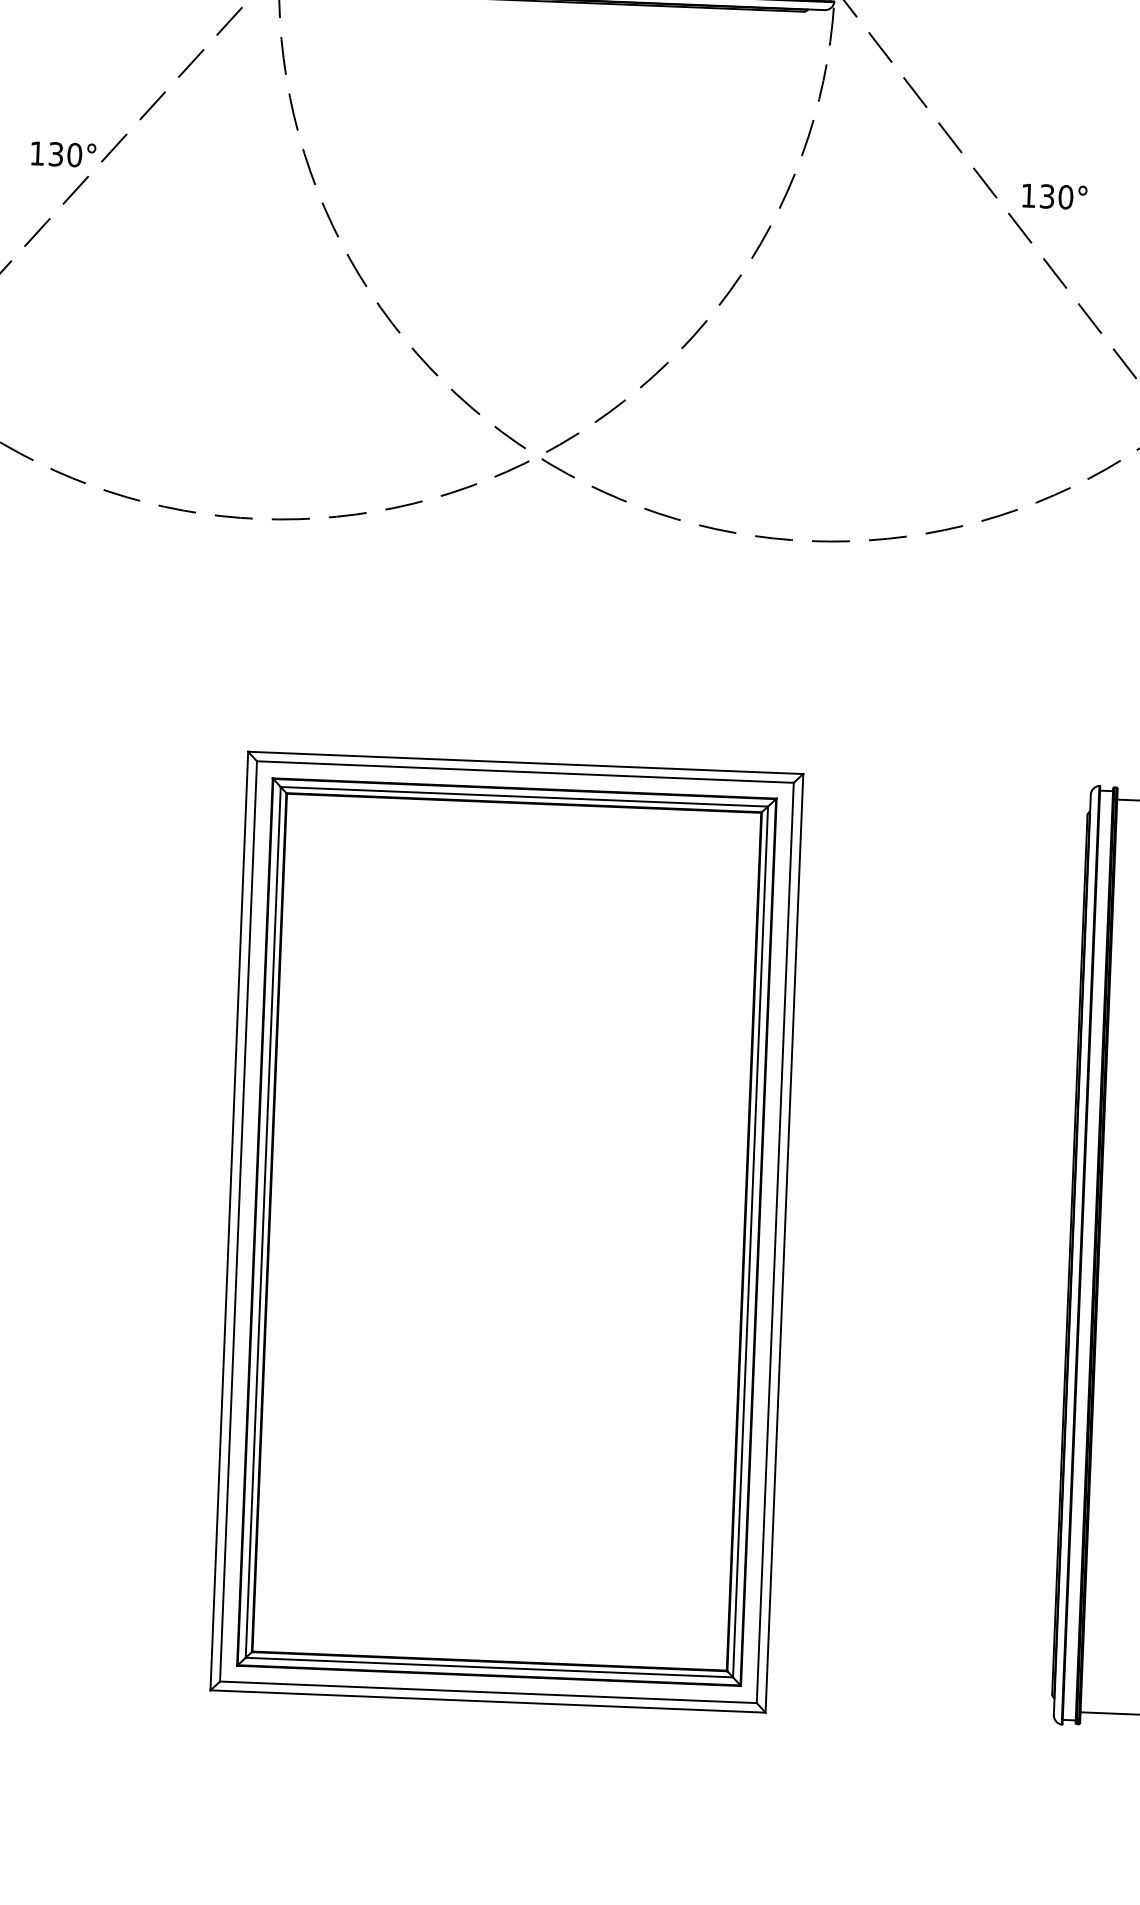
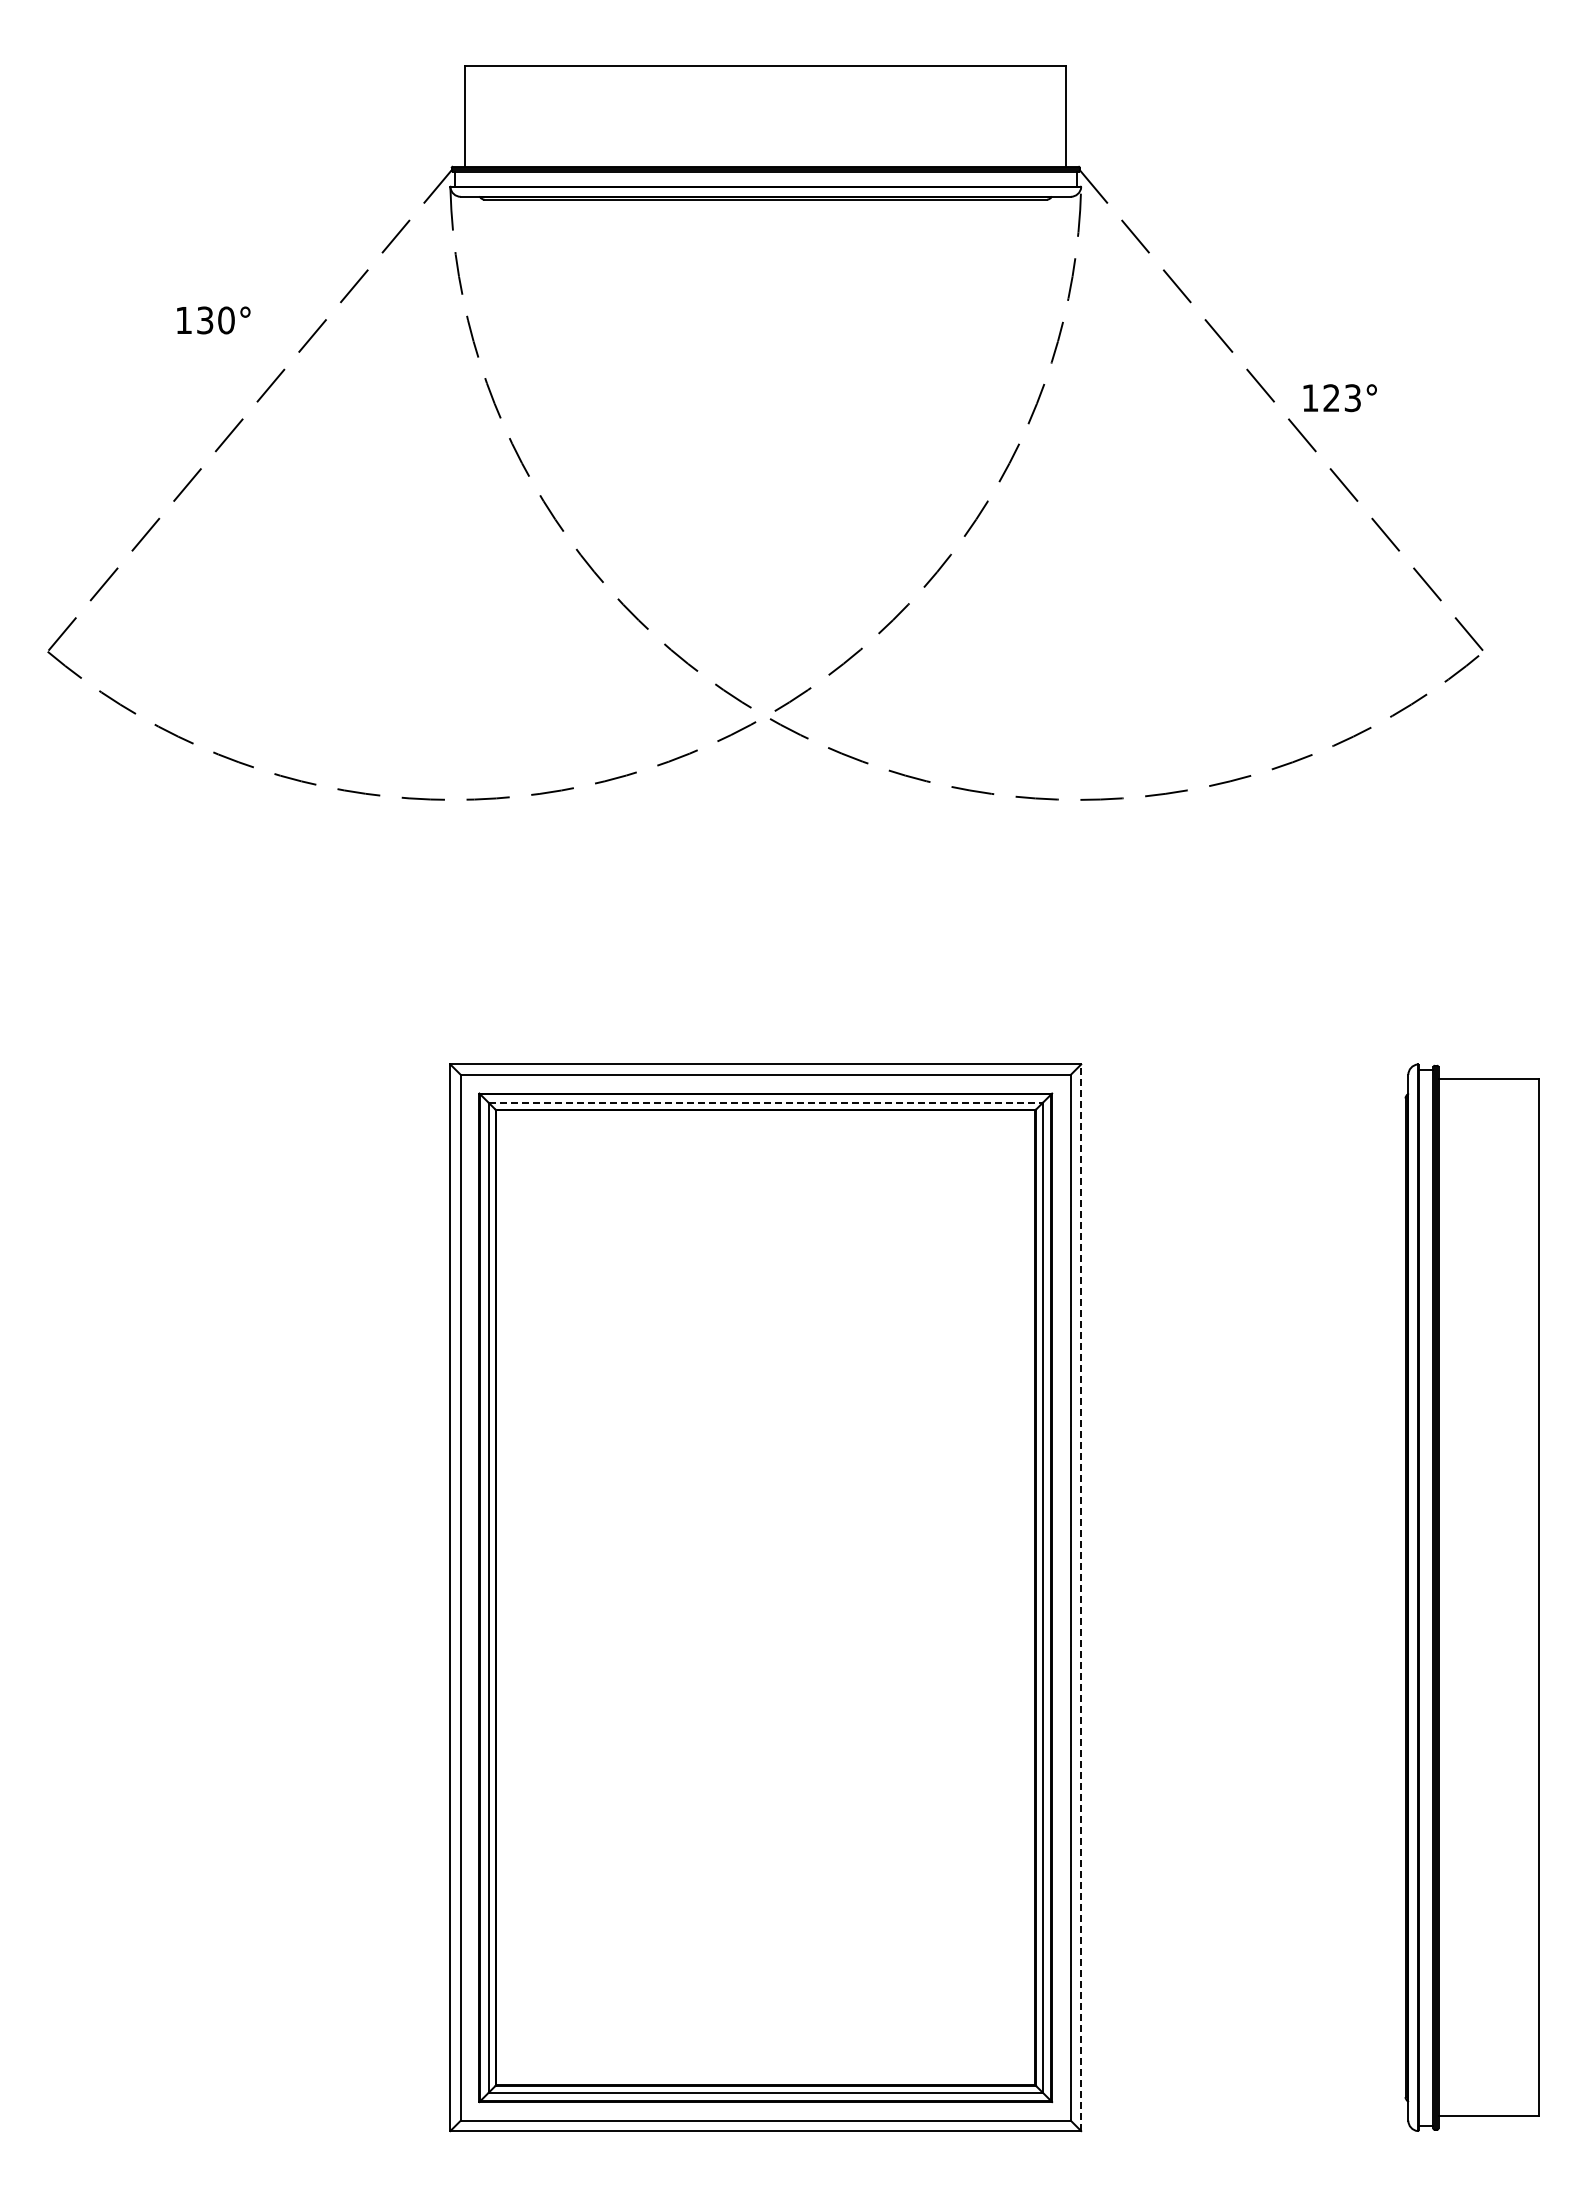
text: (63, 154) -> (213, 320), moved
text: (1056, 197) -> (1342, 398), 130° -> 123°
line: (524, 797) -> (765, 1103), solid -> dashed
line: (784, 1243) -> (1081, 1597), solid -> dashed

